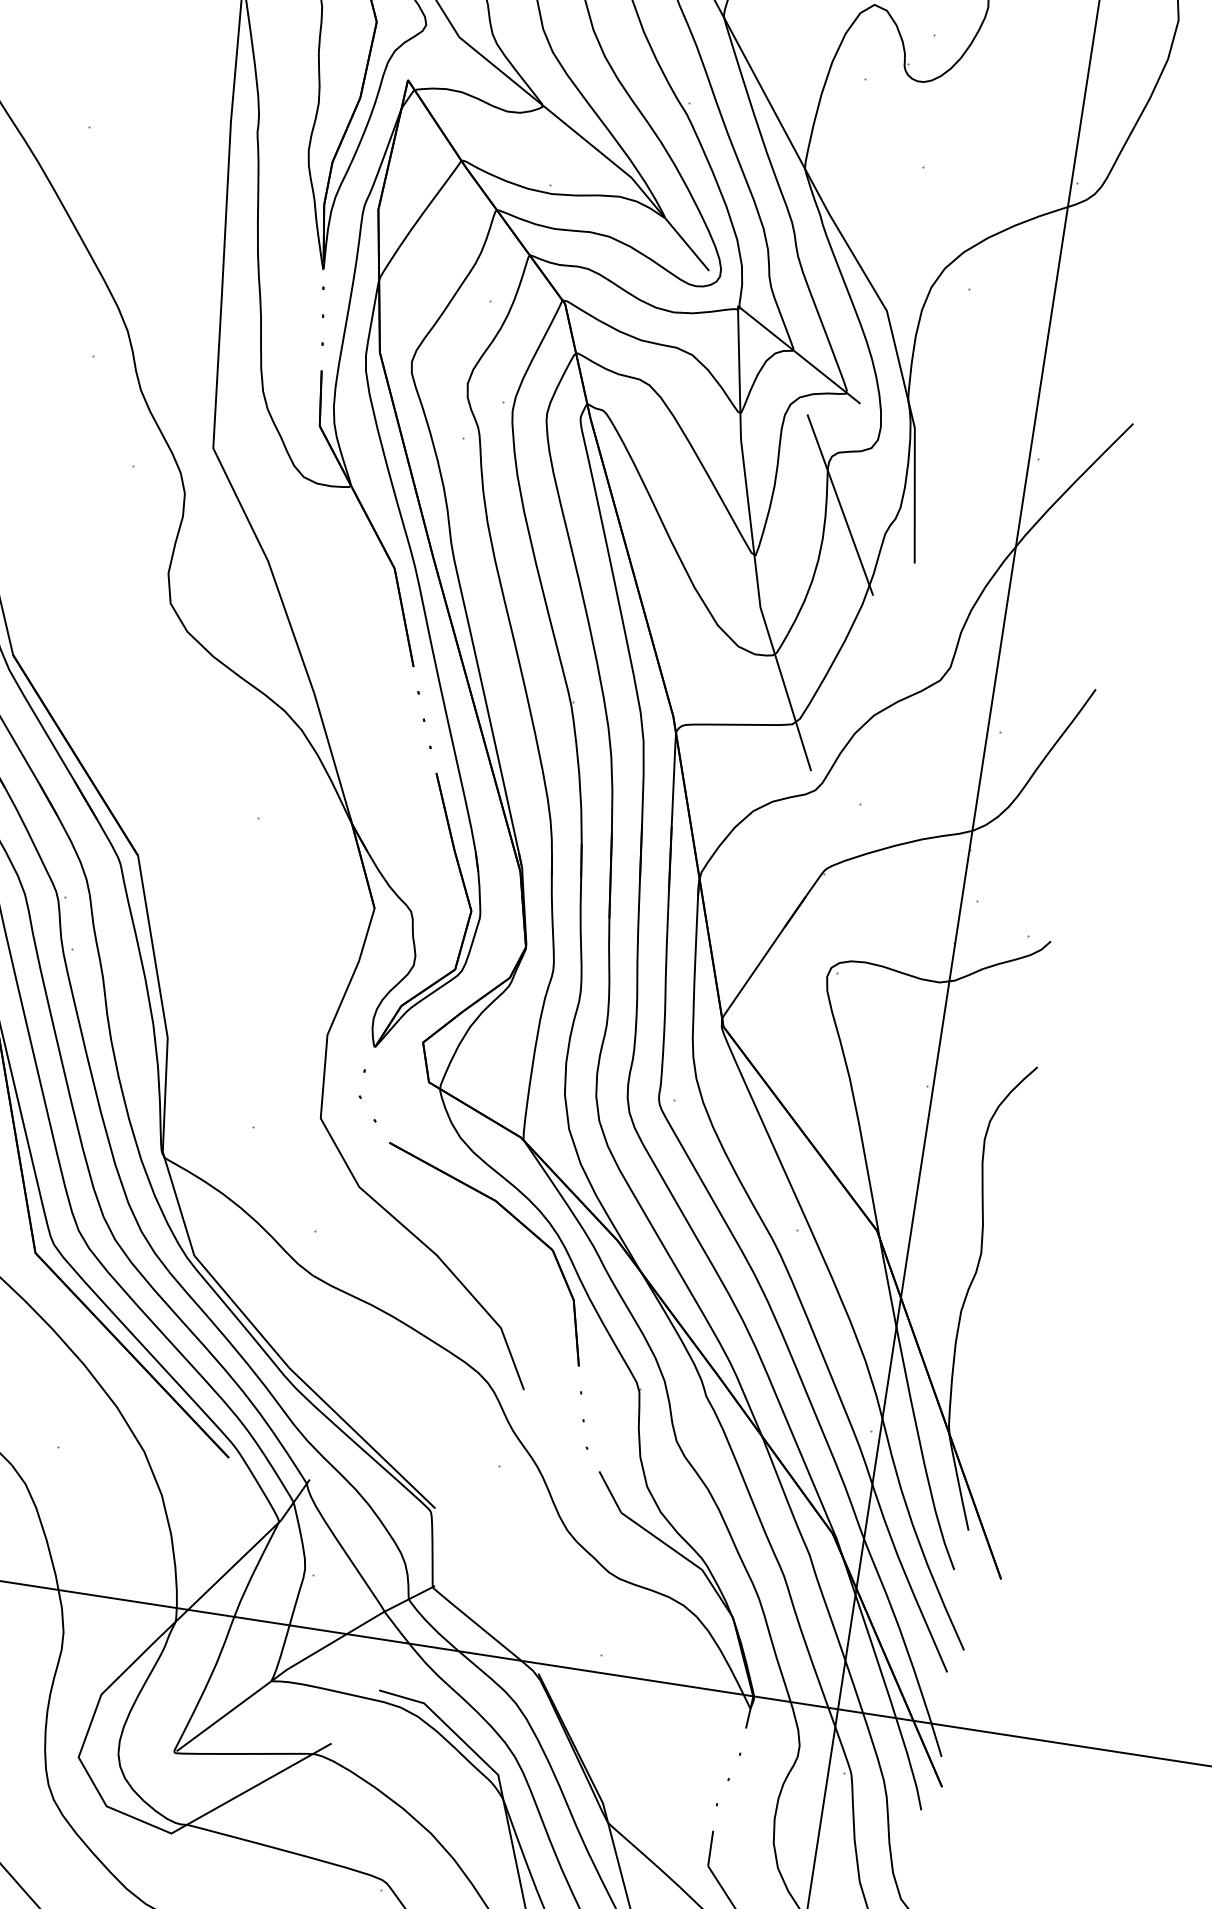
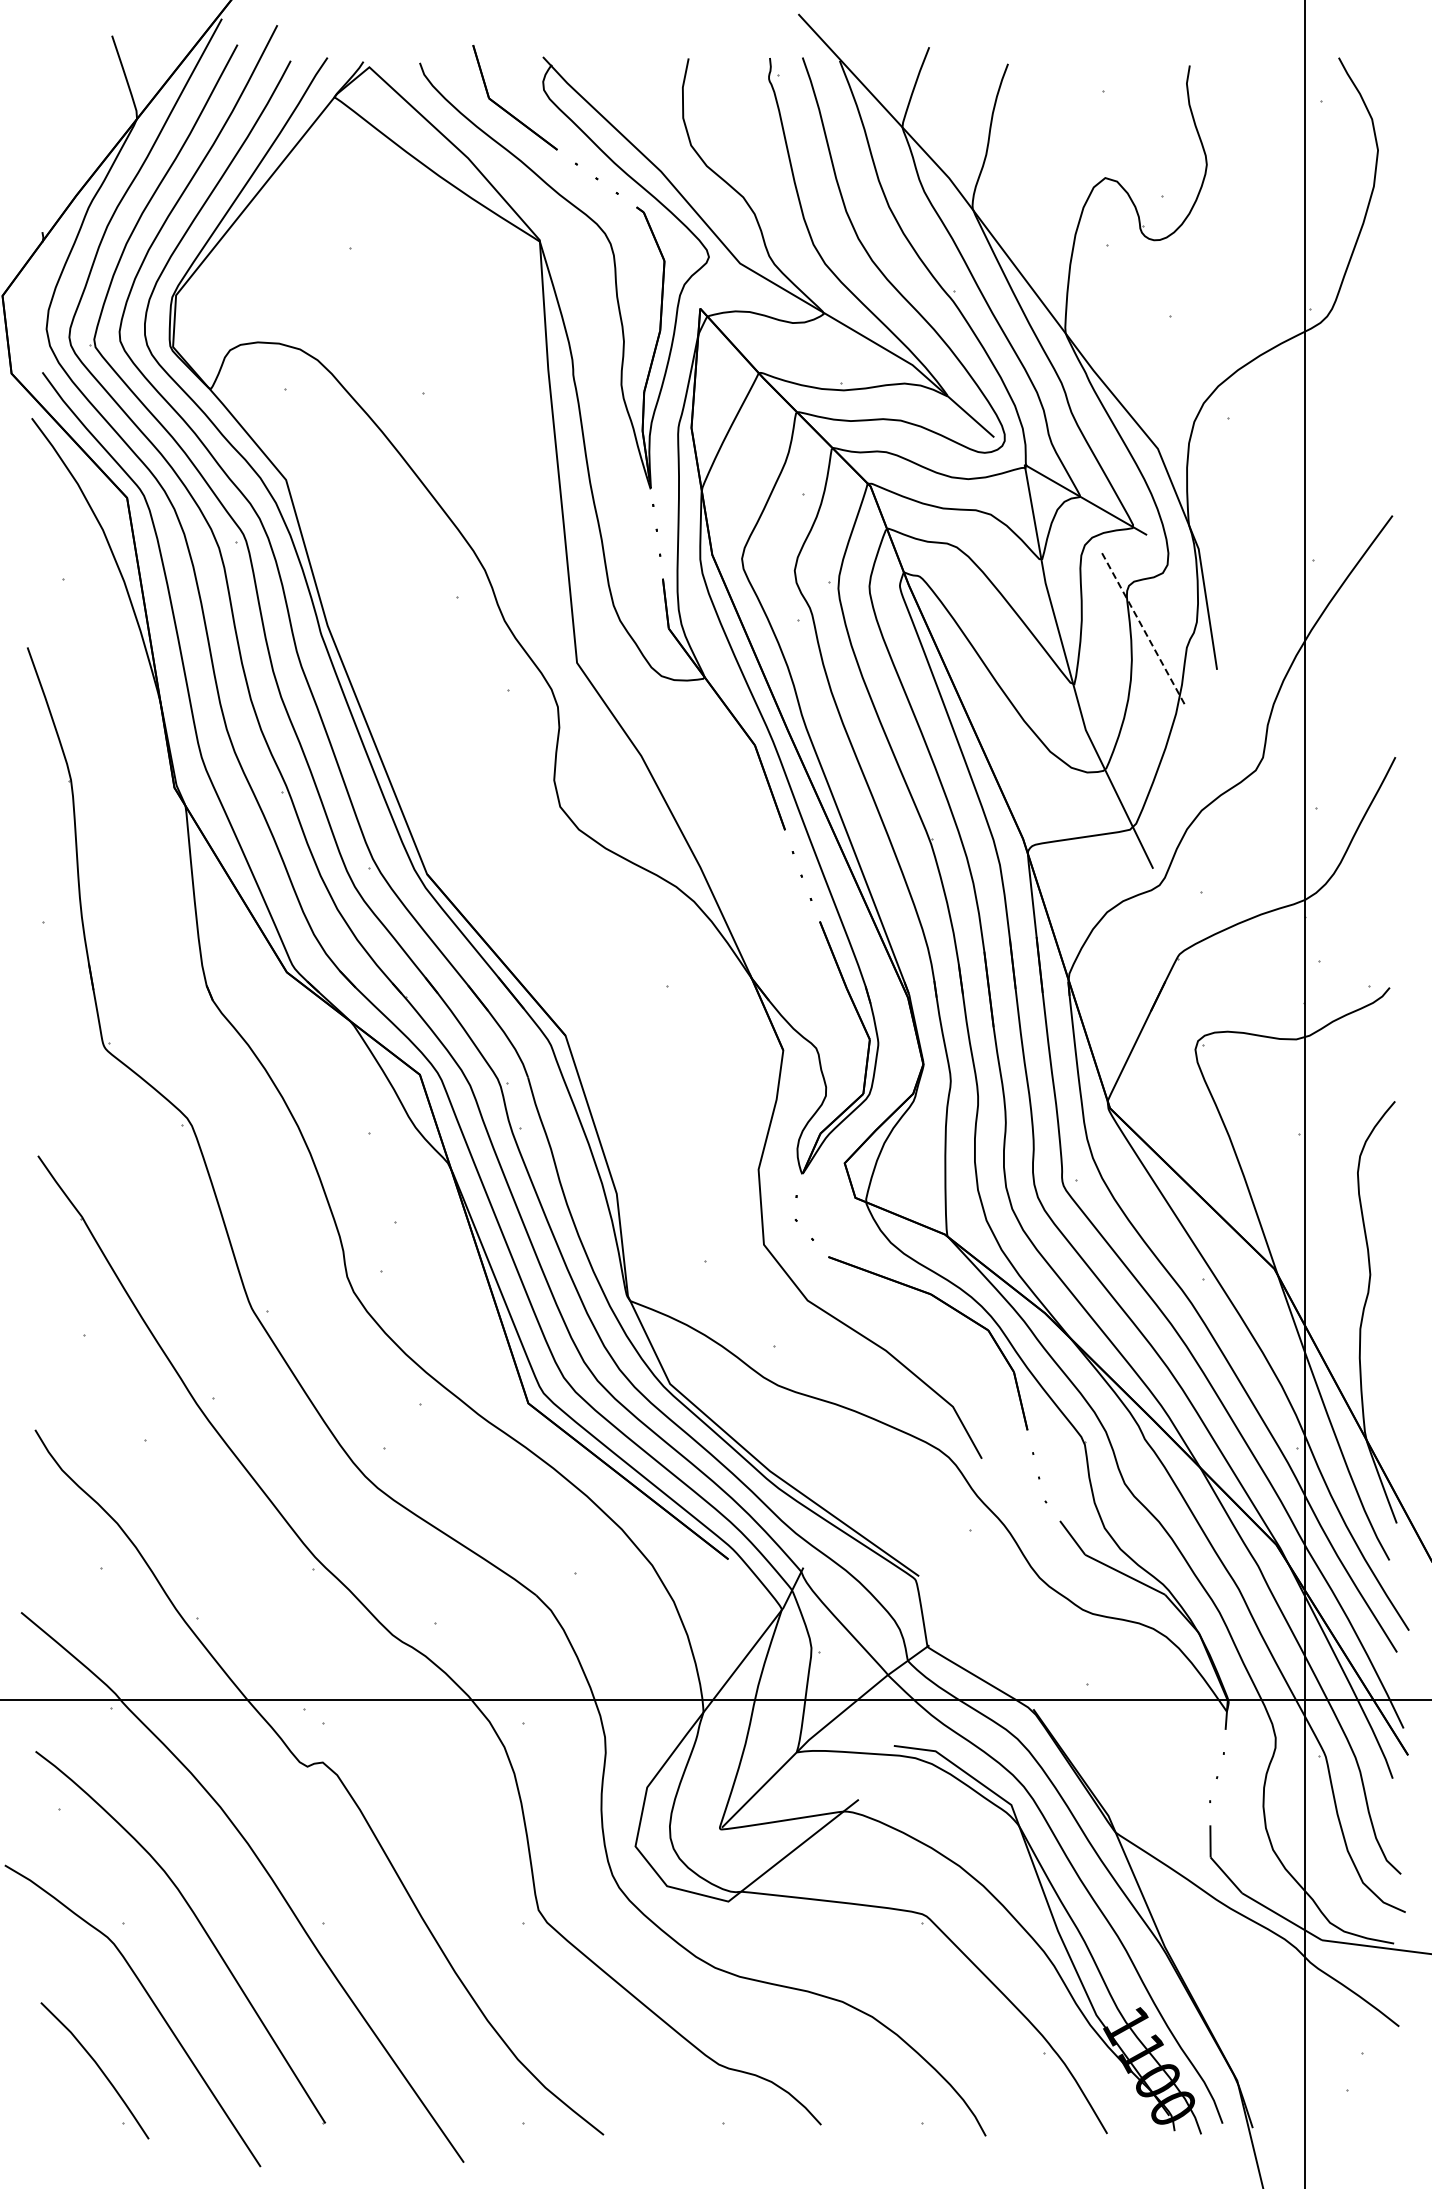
line: (839, 504) -> (1142, 627), solid -> dashed

